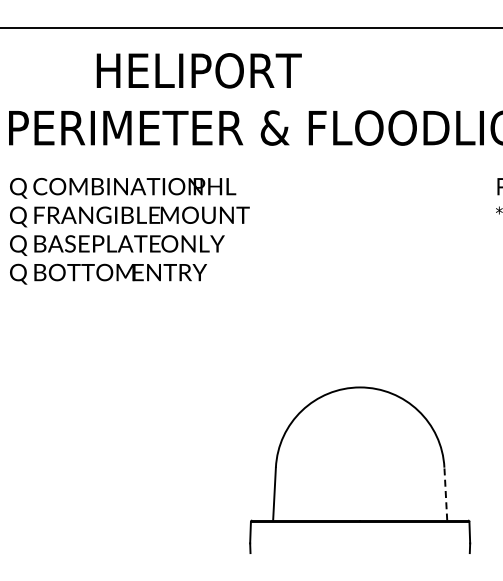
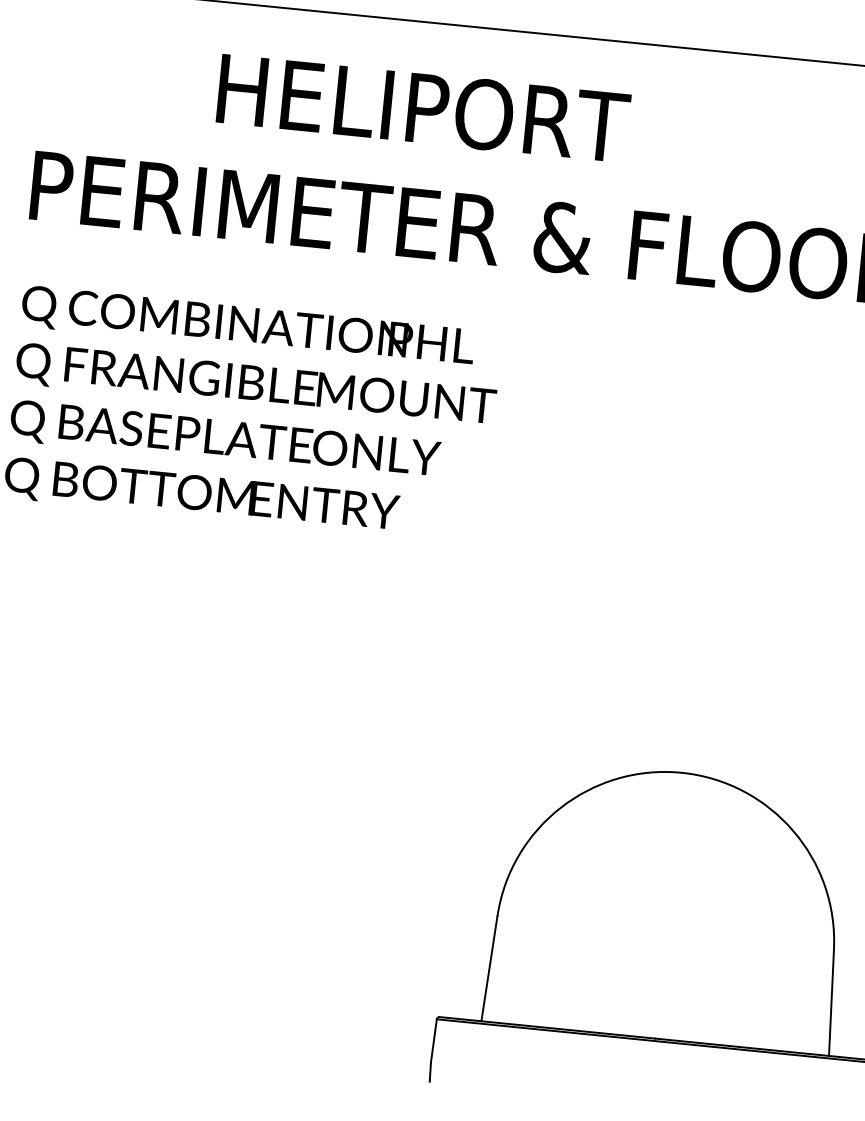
line: (445, 493) -> (830, 1001), dashed -> solid

